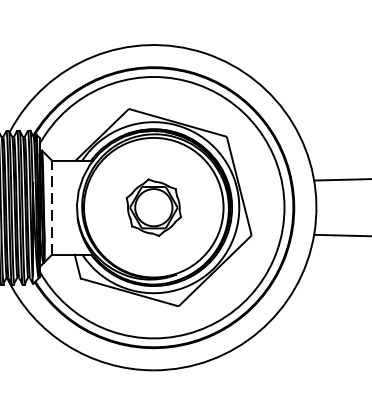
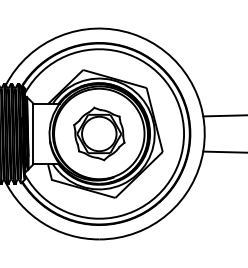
line: (52, 206) -> (33, 133), dashed -> solid
part: (154, 206) -> (99, 133), size x1.43

